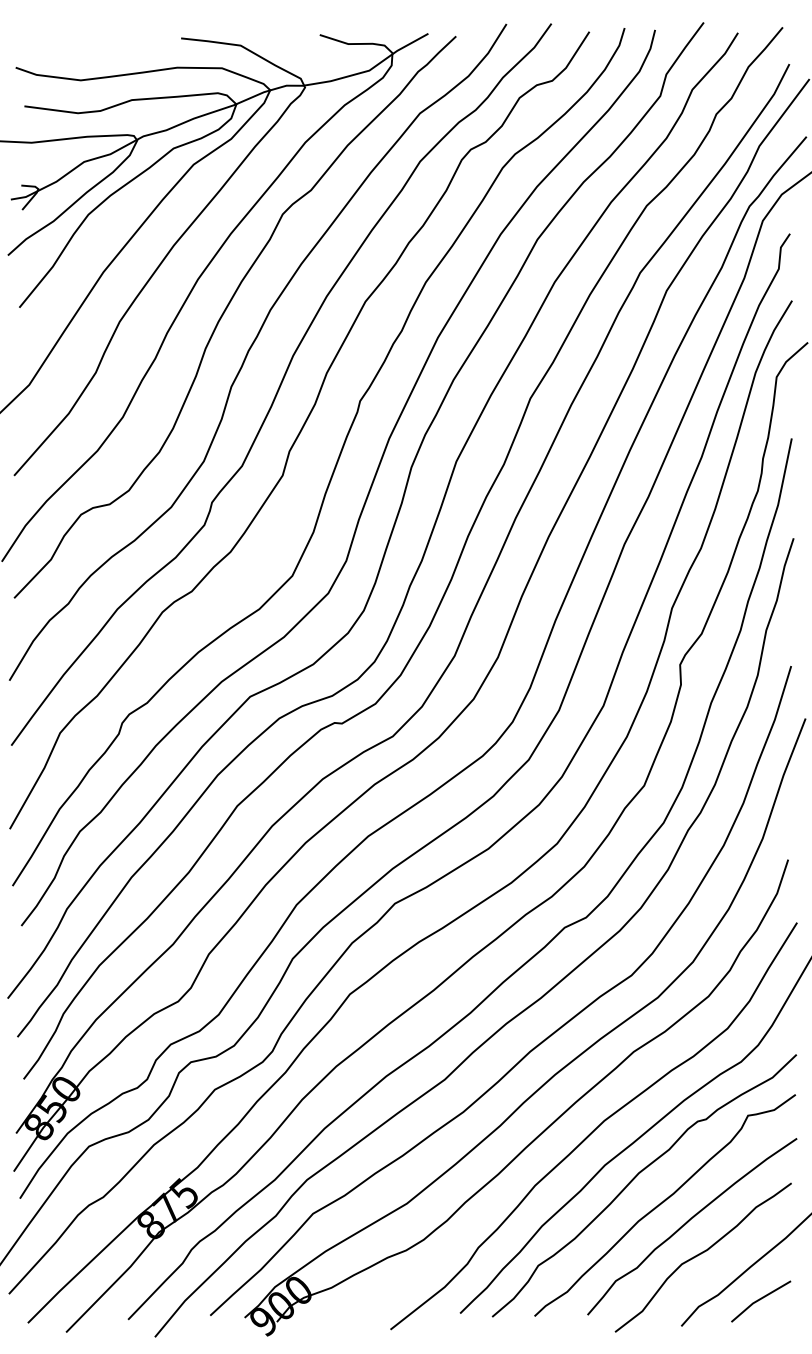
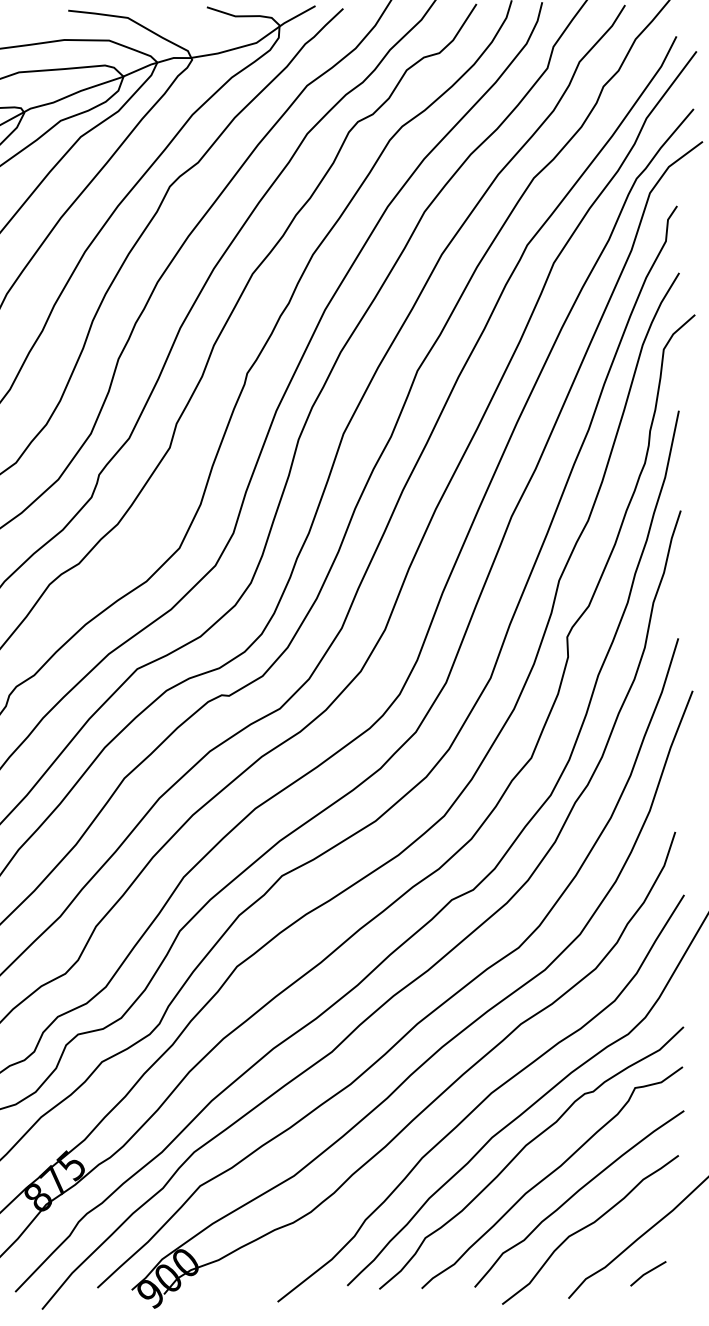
part: (761, 1301) -> (648, 1273), size x0.6

